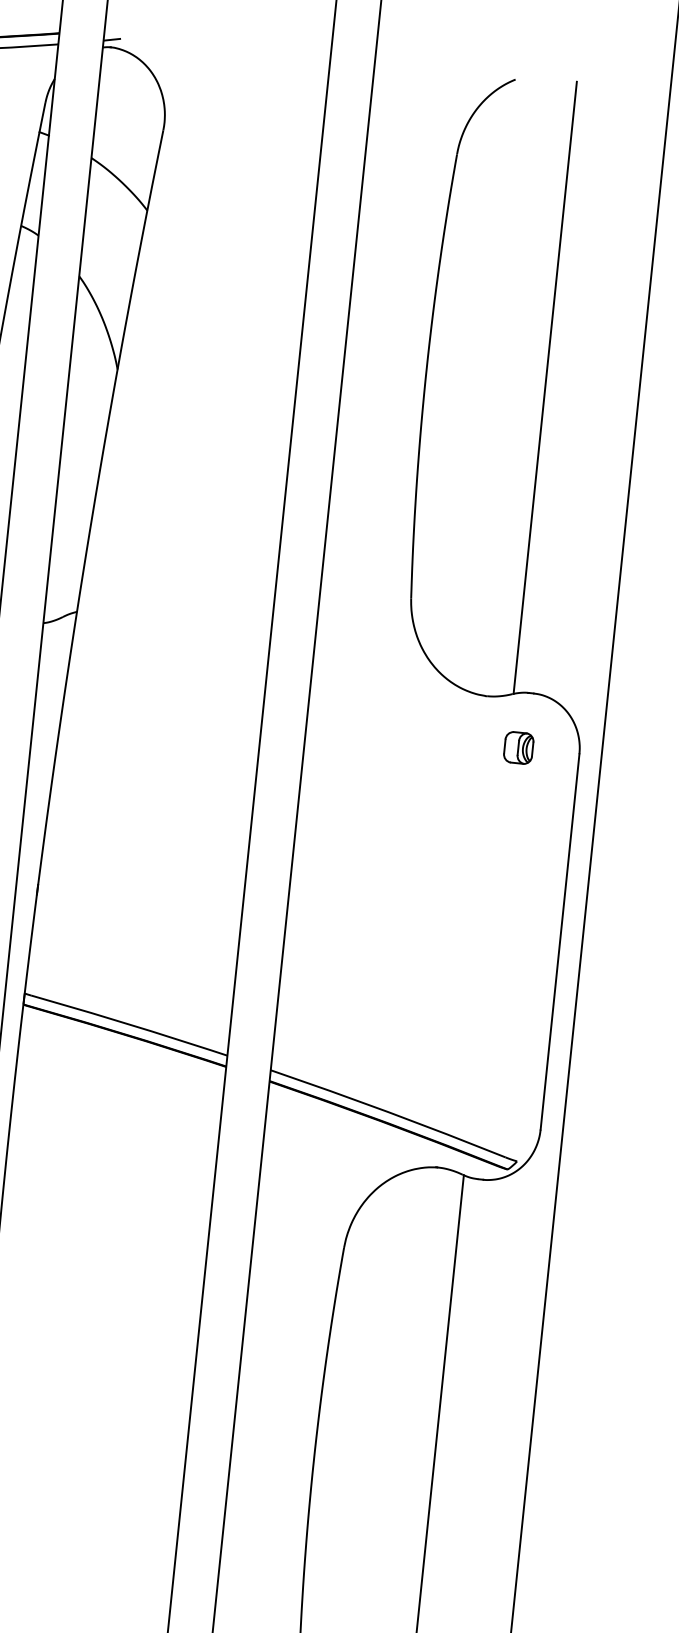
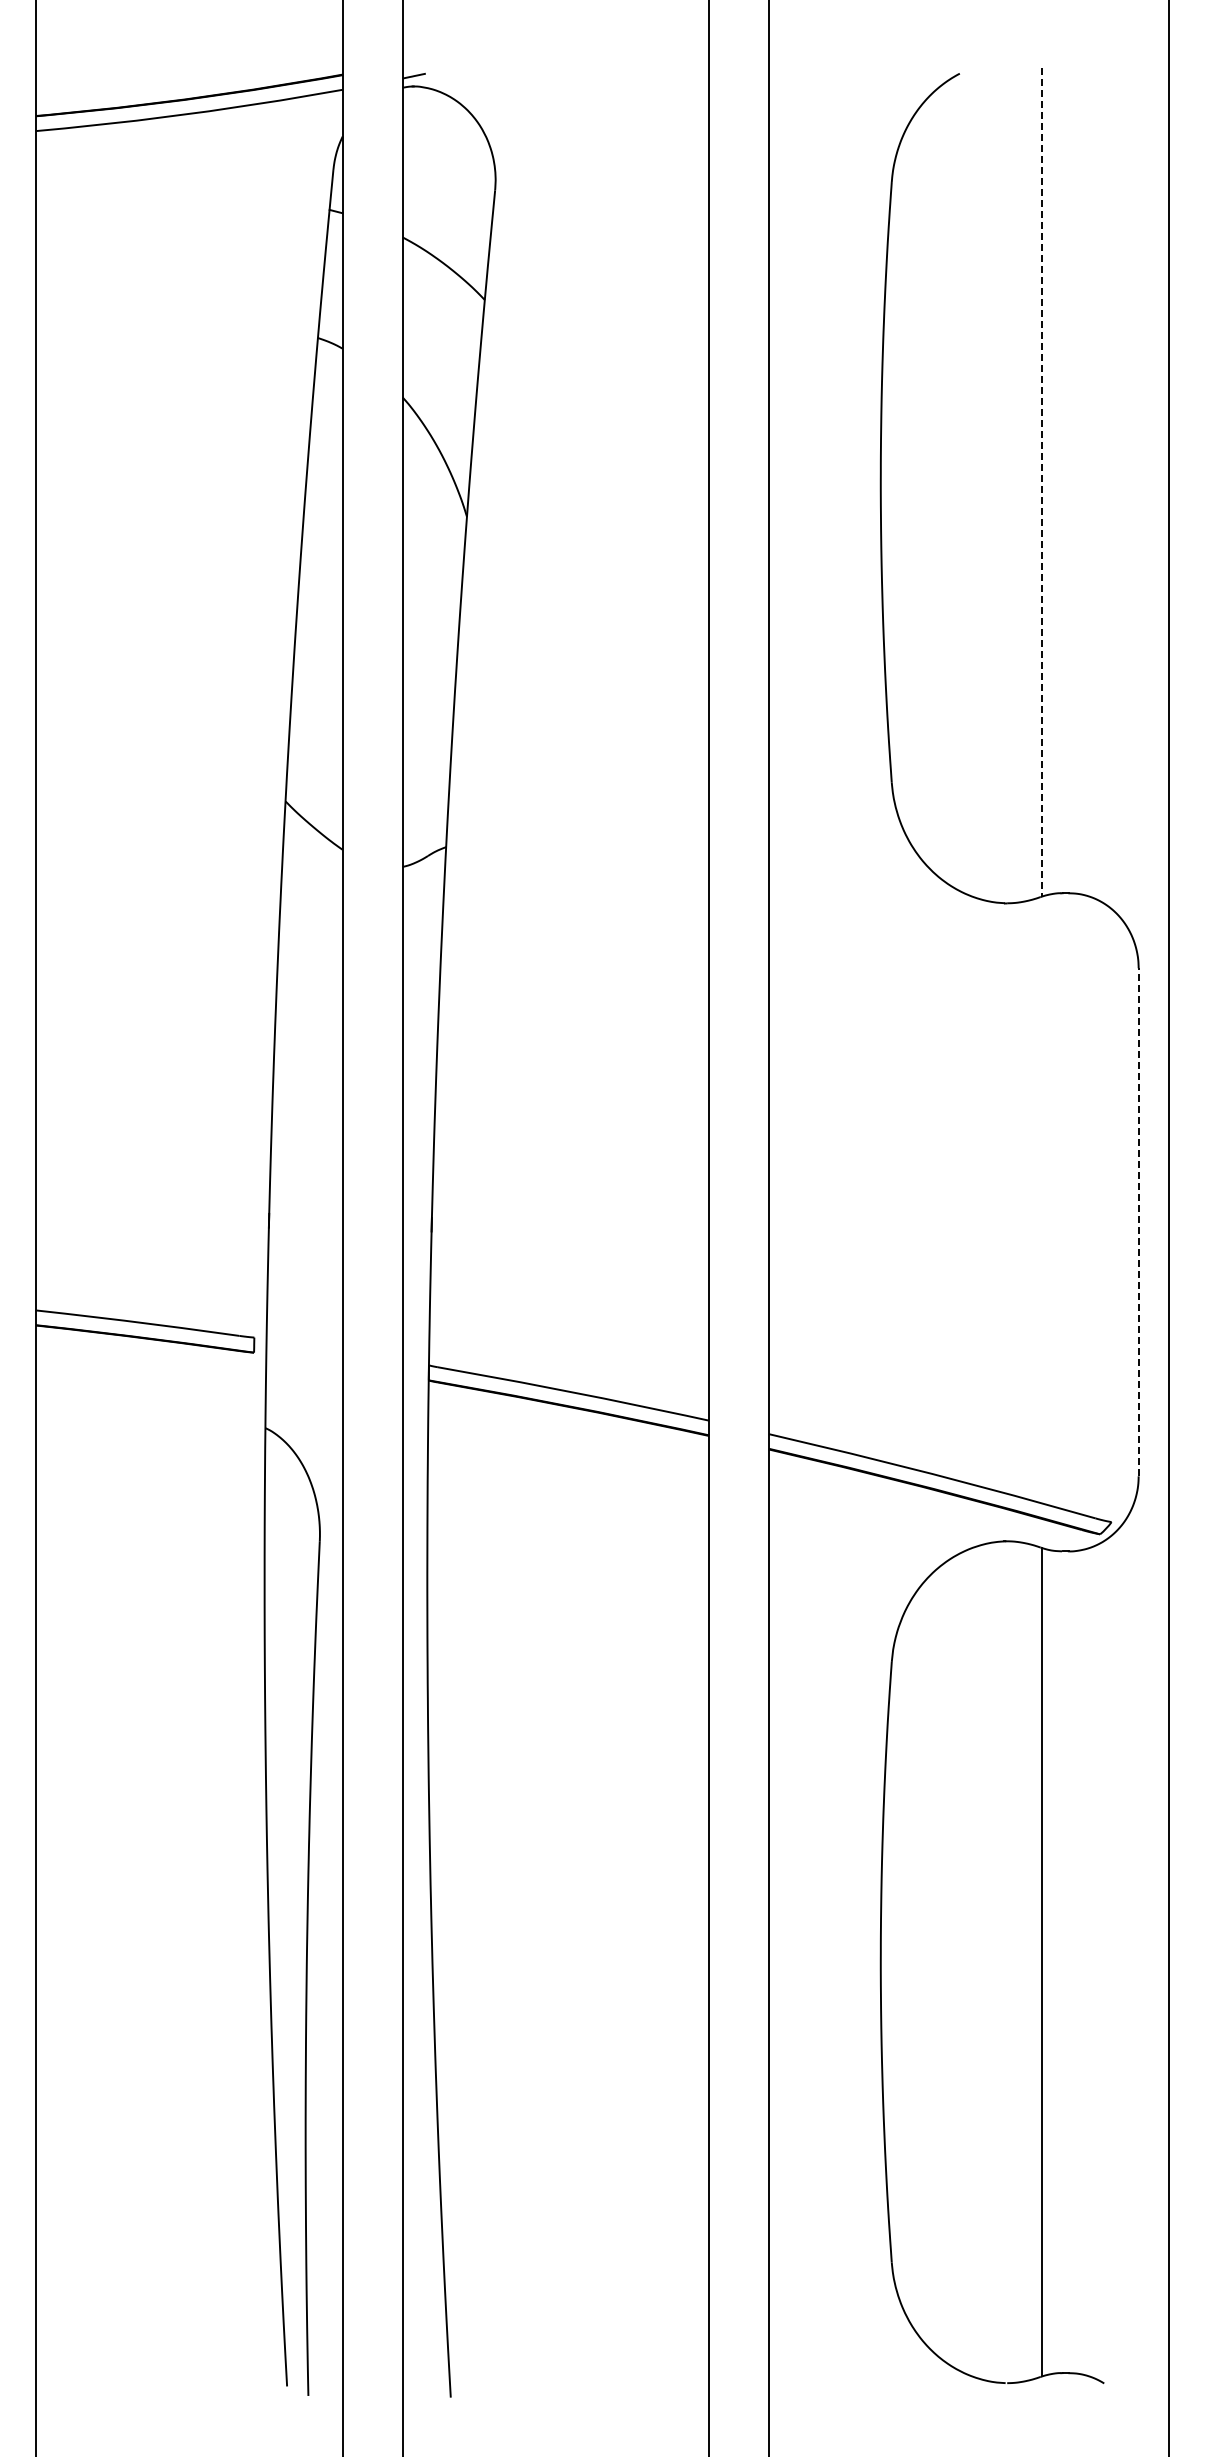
line: (545, 387) -> (1042, 482), solid -> dashed
part: (518, 747) -> (1056, 967), removed
line: (559, 941) -> (1138, 1221), solid -> dashed

